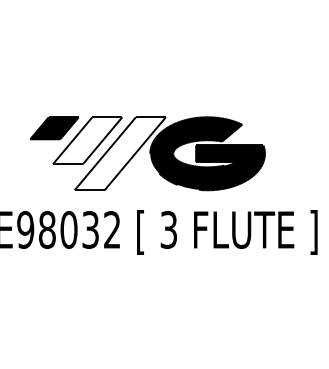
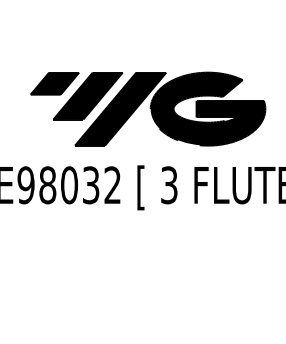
fill: (87, 140) -> (87, 95), added
fill: (119, 153) -> (119, 108), added

